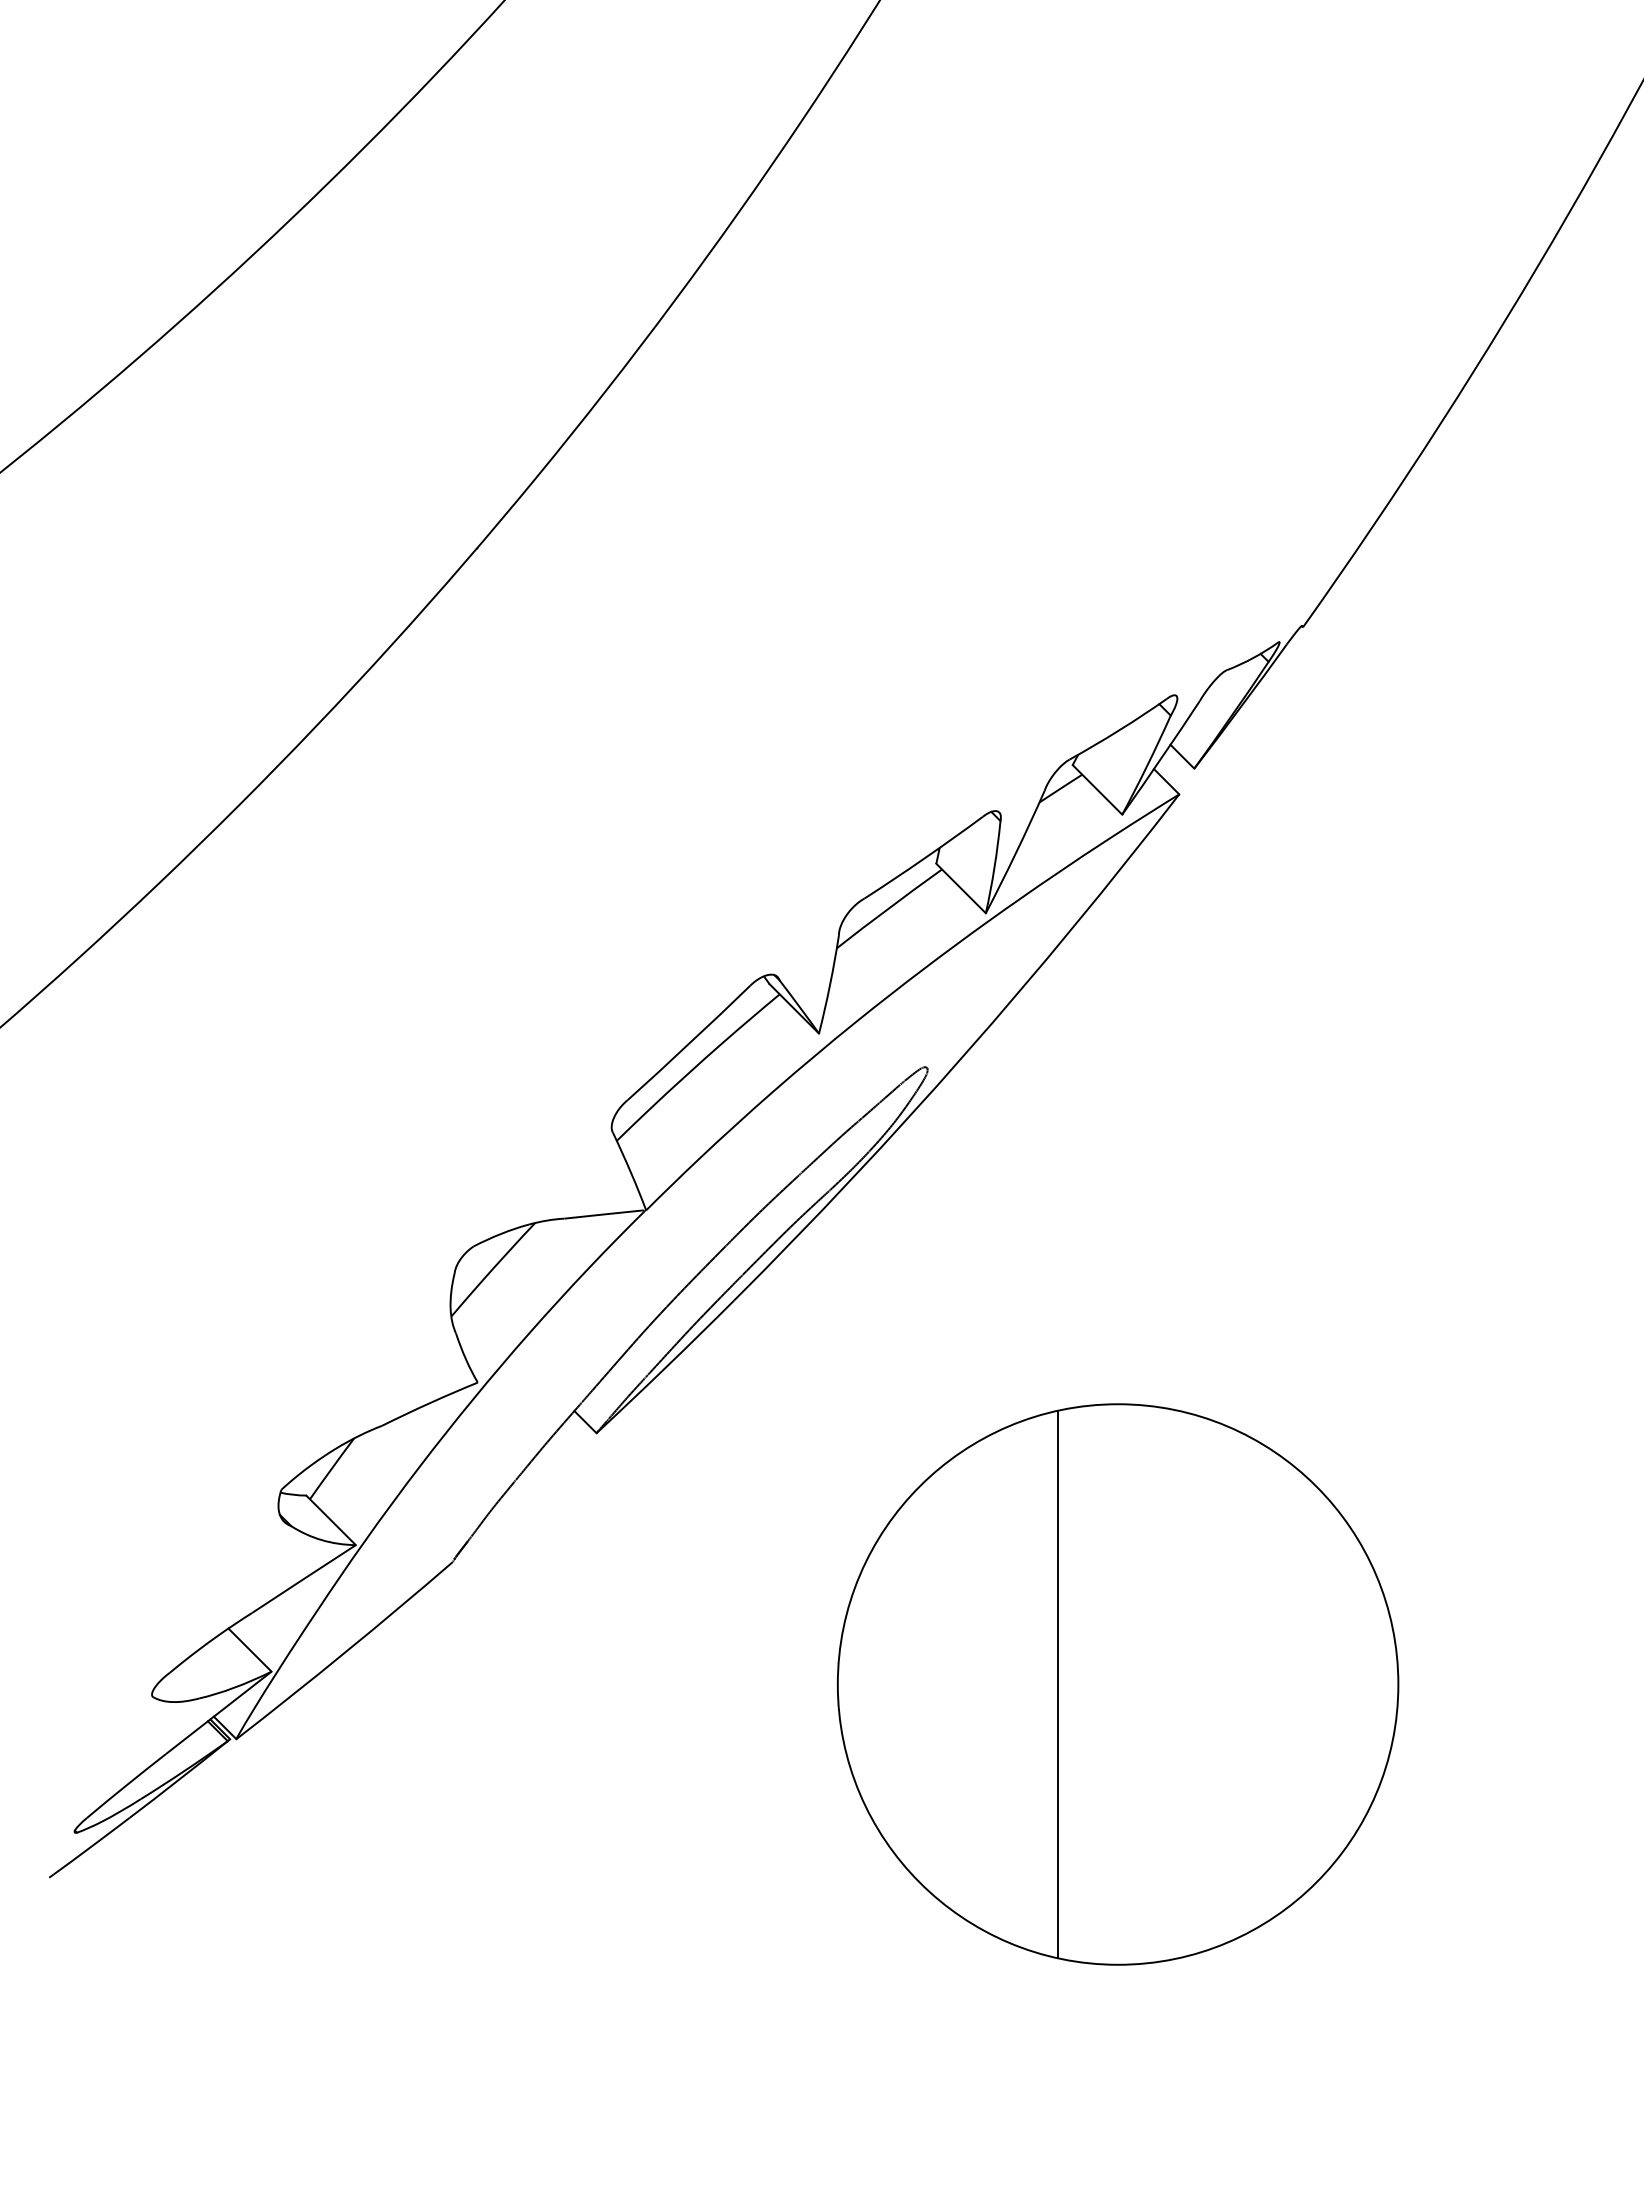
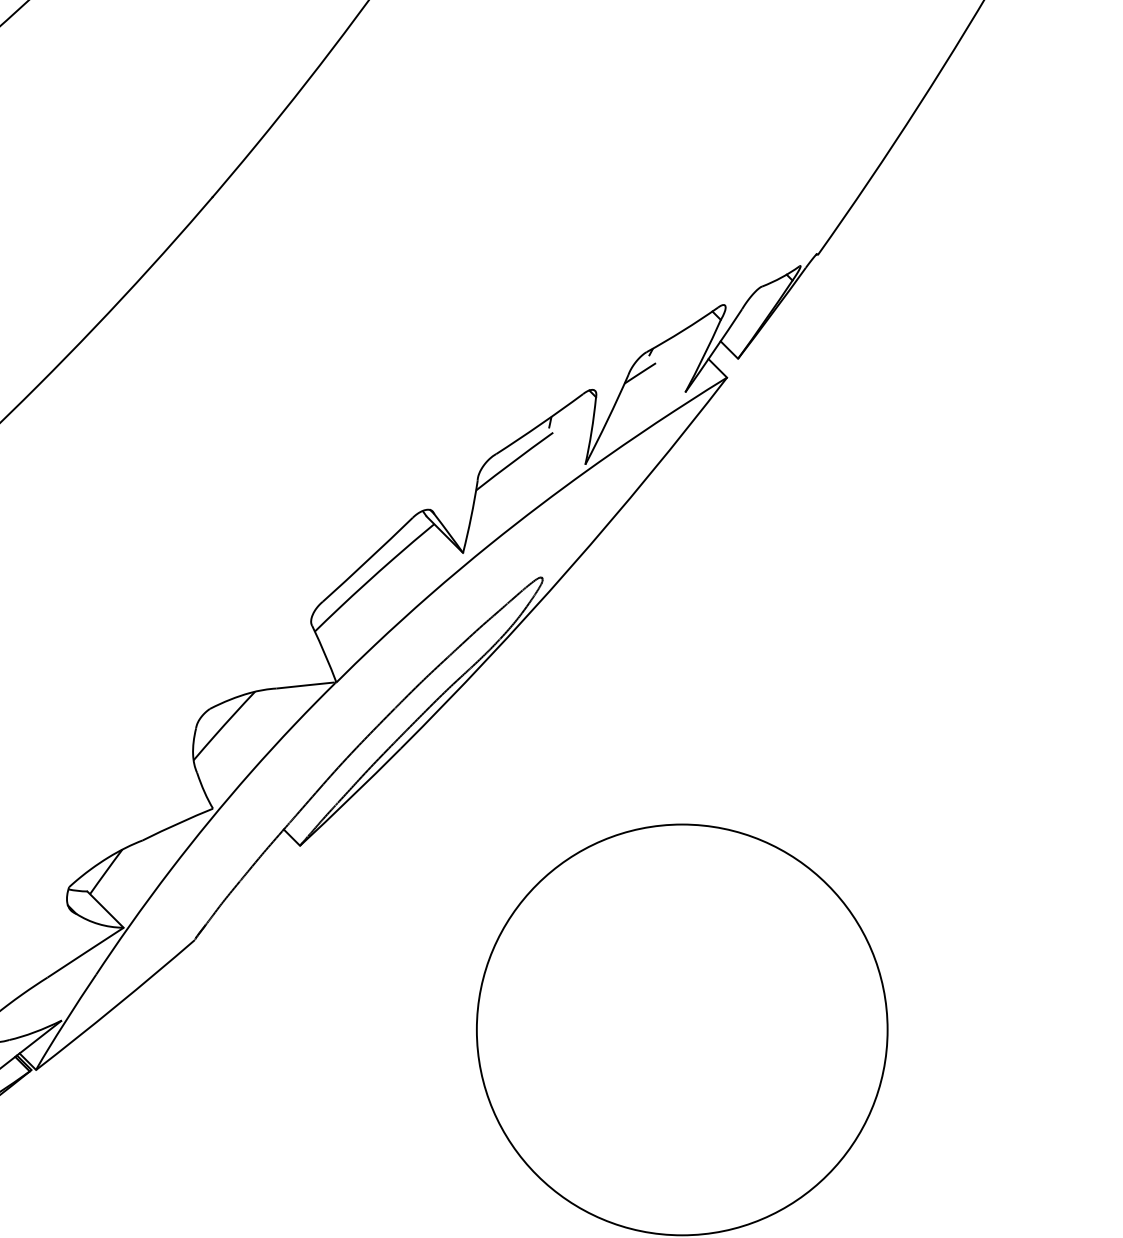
line: (1097, 789) -> (667, 374), removed
line: (960, 888) -> (566, 446), removed
line: (249, 1649) -> (45, 1004), removed
line: (1058, 1684) -> (638, 1029), removed

